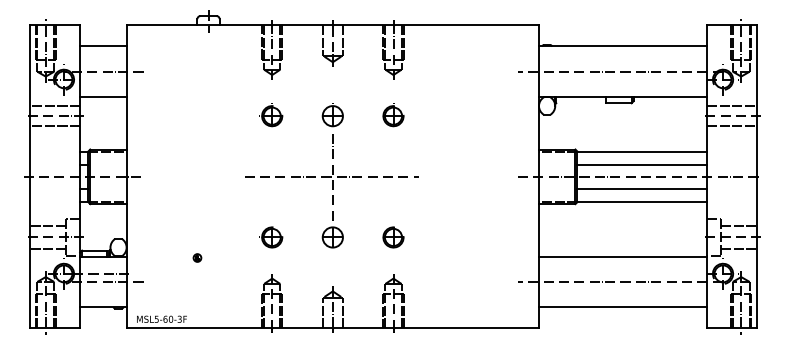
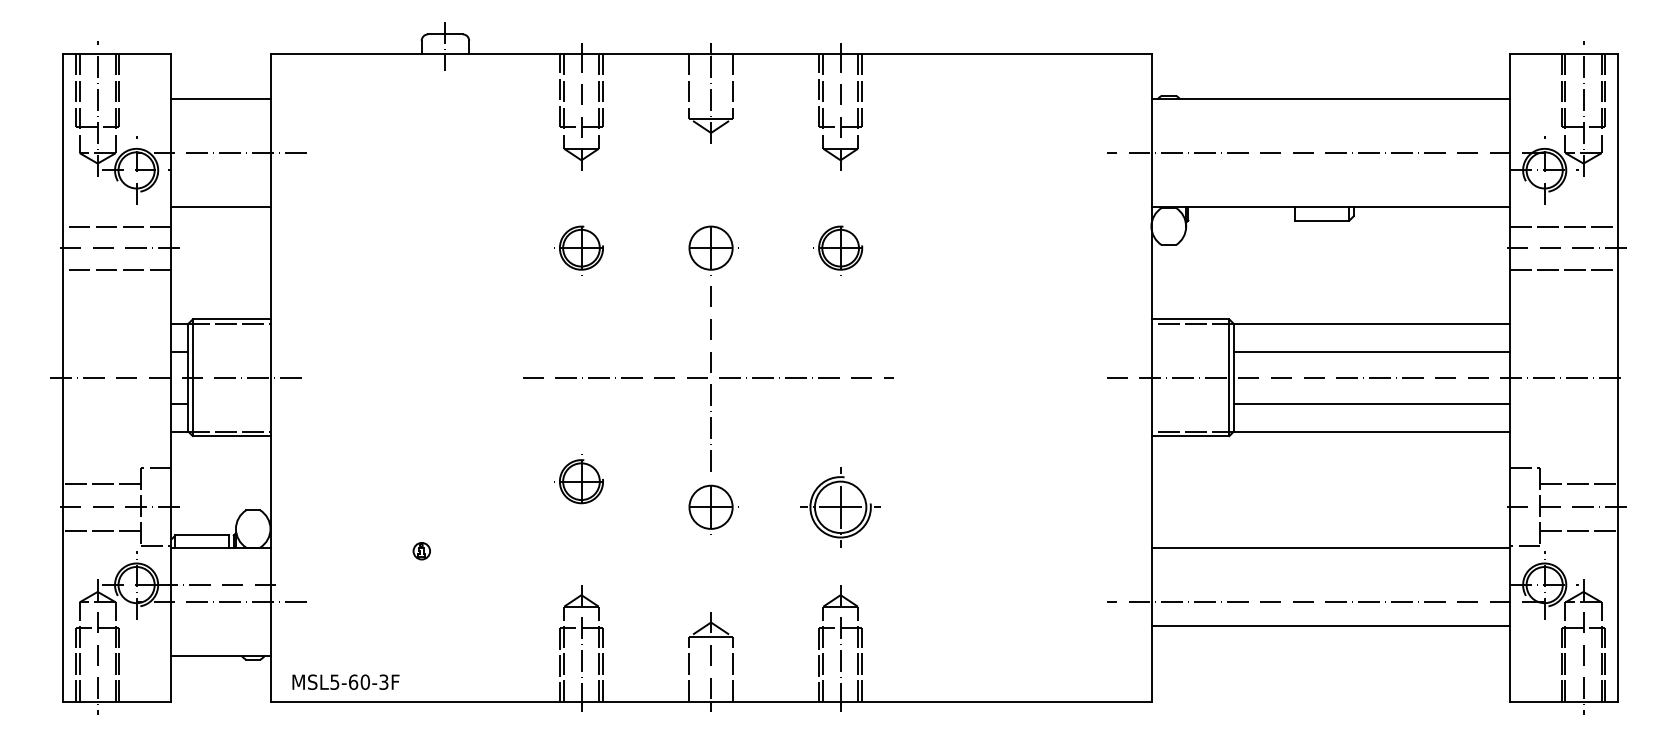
part: (271, 237) -> (579, 481), moved
part: (393, 237) -> (840, 507), size x1.4
line: (622, 307) -> (1329, 627), moved

